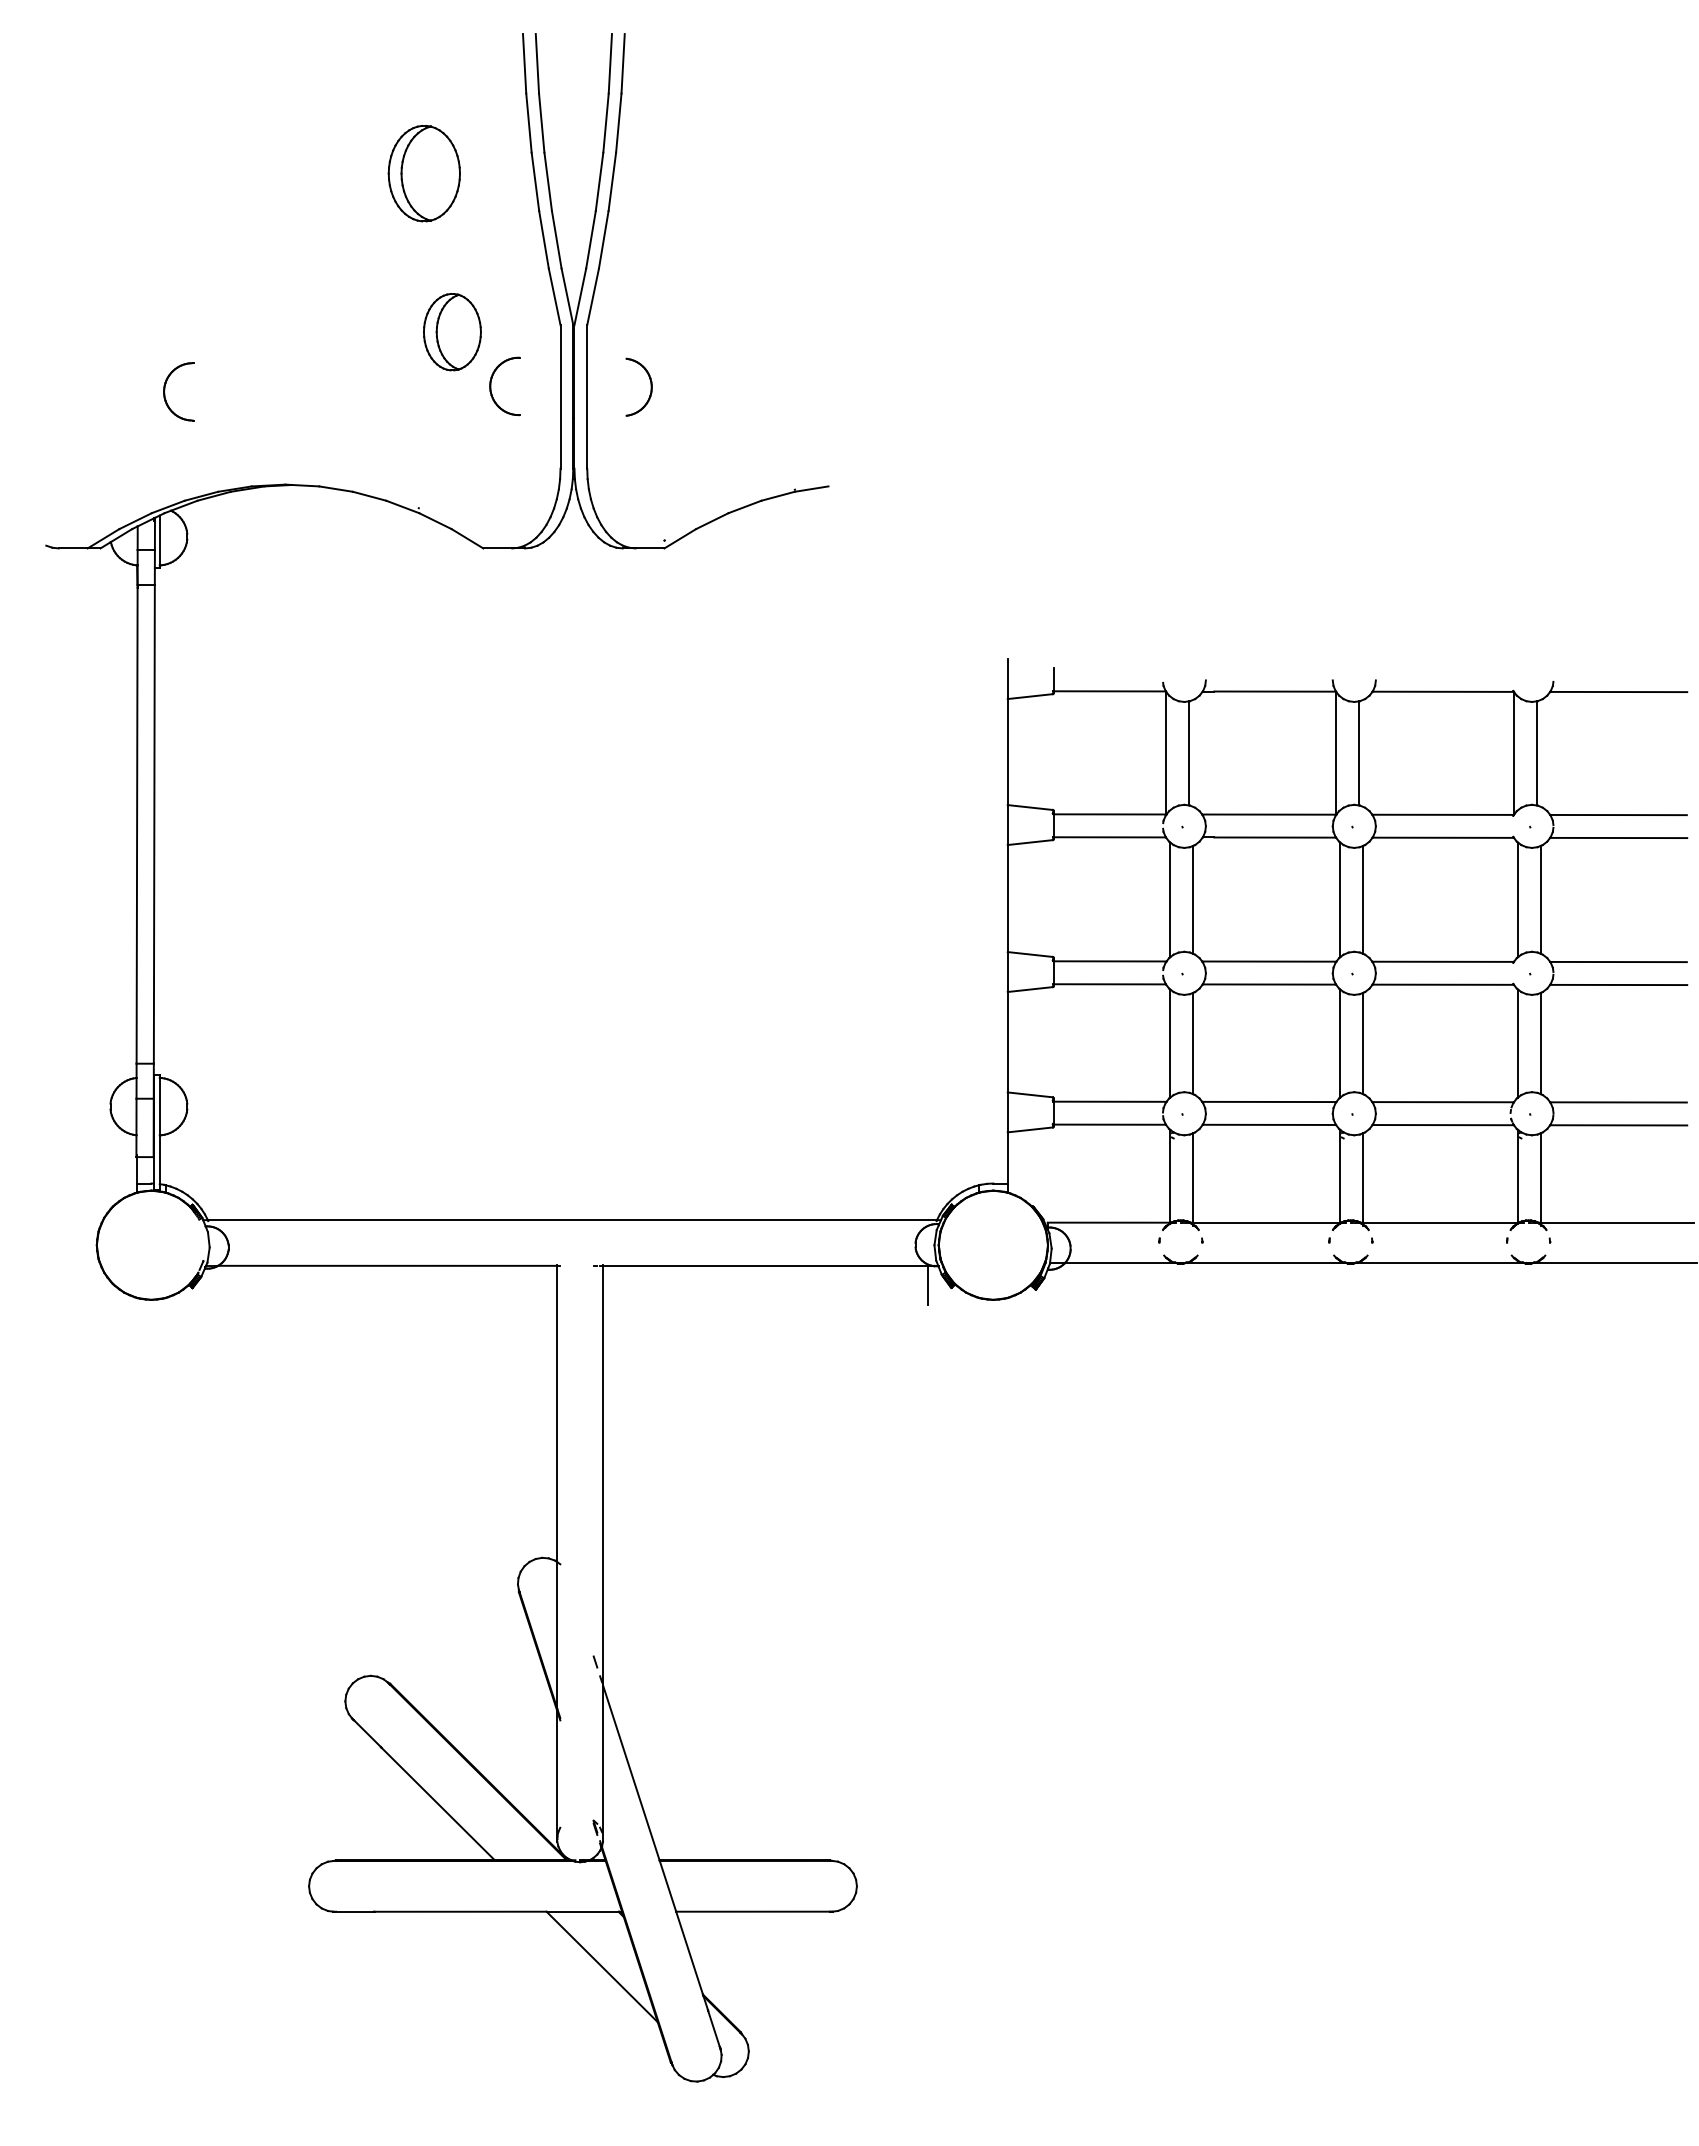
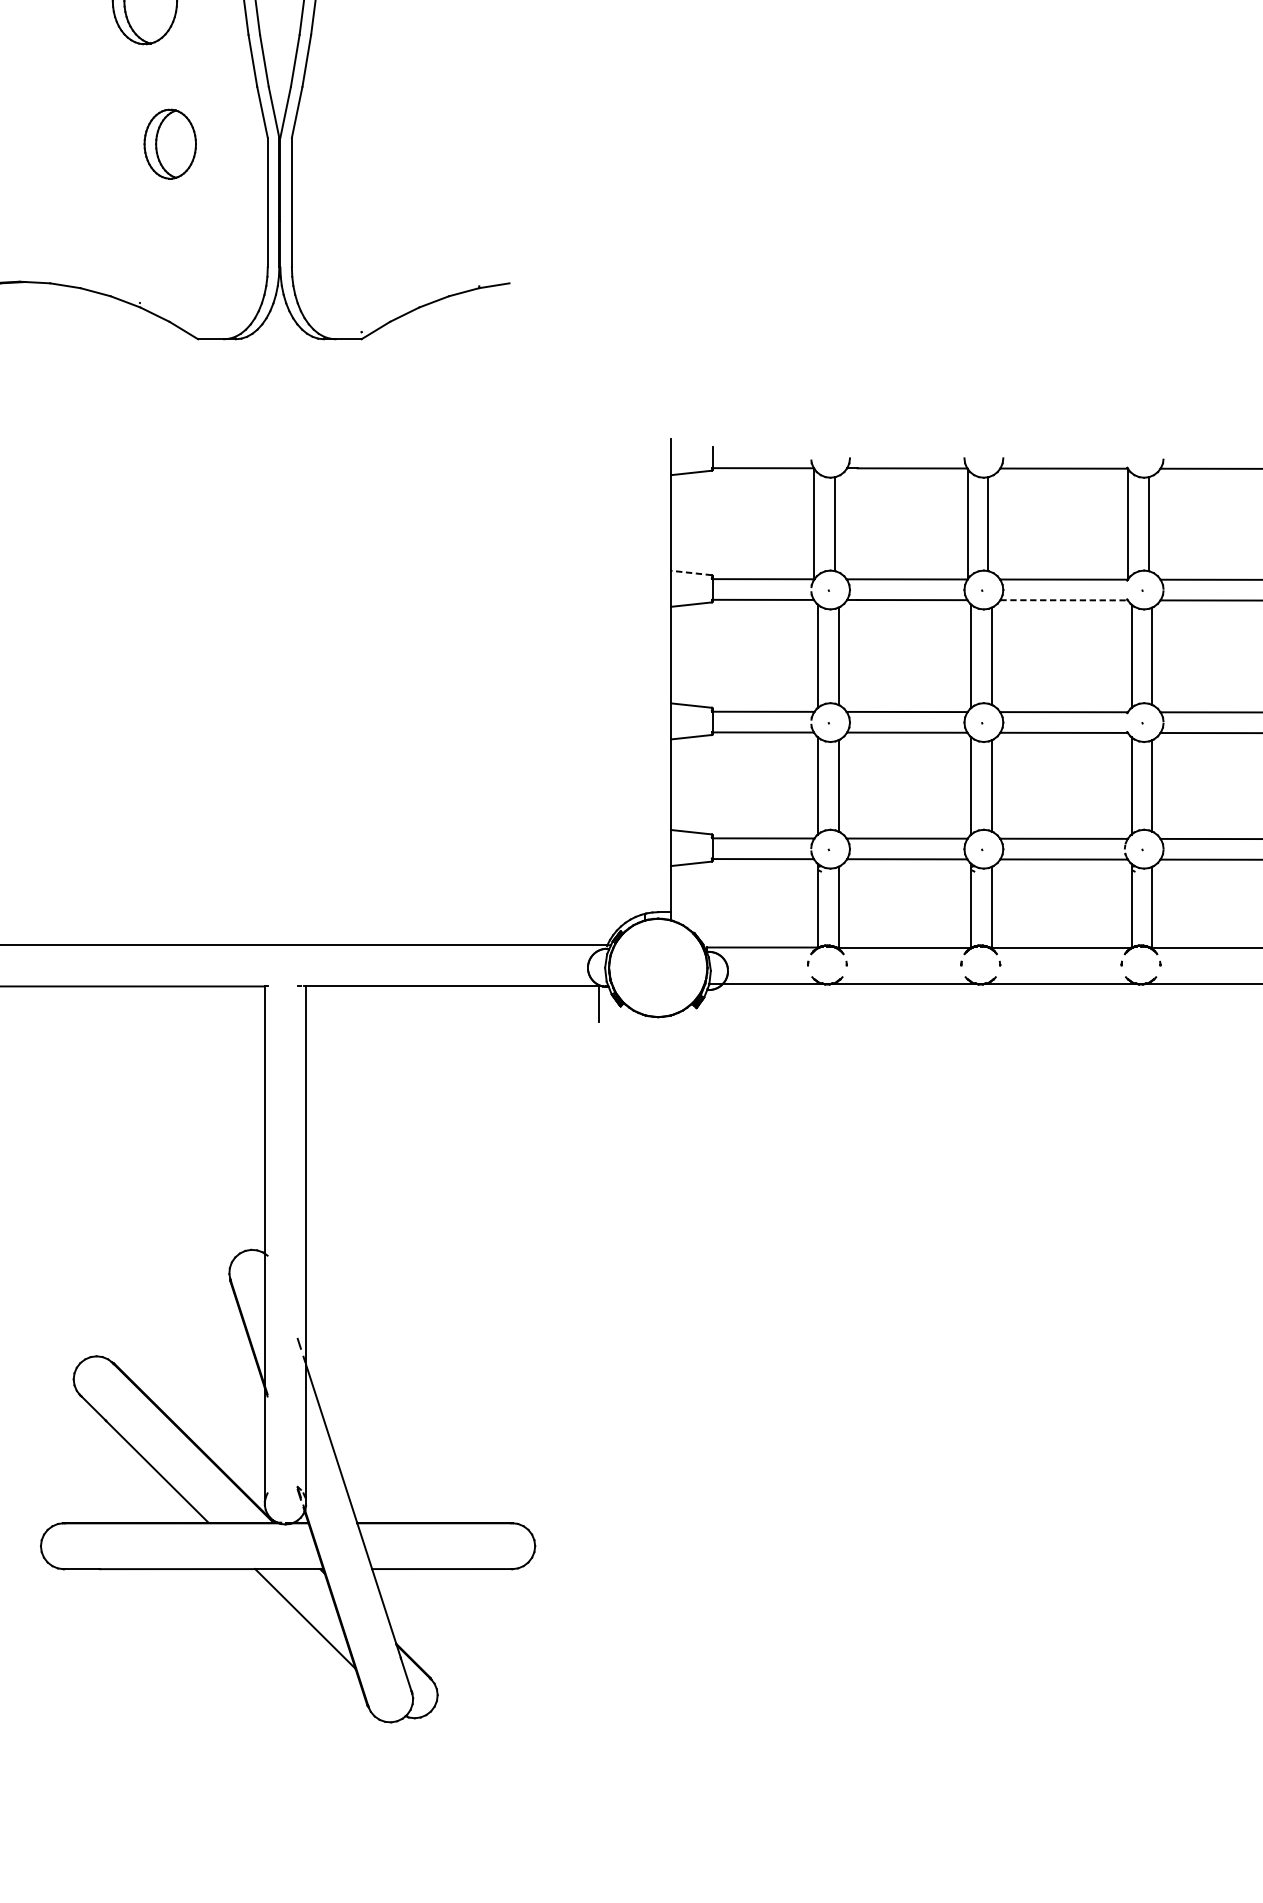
part: (491, 386) -> (205, 193), removed
part: (650, 386) -> (348, 193), removed
line: (1030, 807) -> (691, 572), solid -> dashed
line: (1443, 837) -> (1064, 600), solid -> dashed

